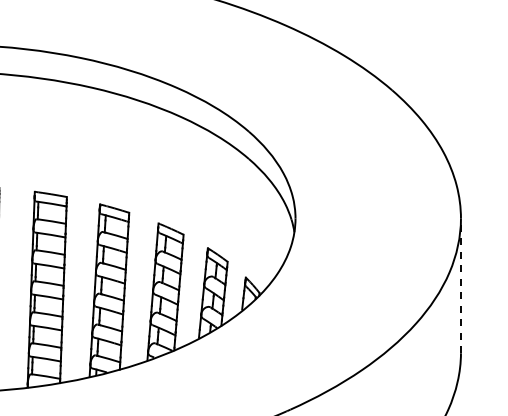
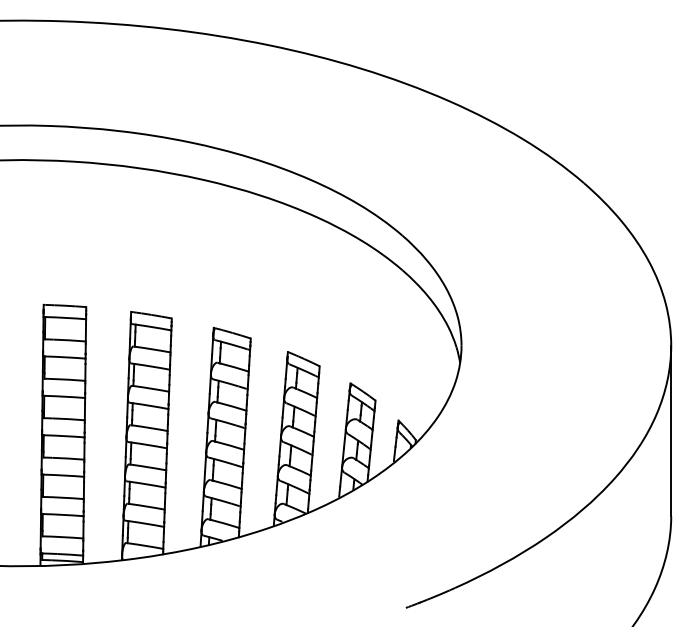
line: (461, 285) -> (671, 430), dashed -> solid

